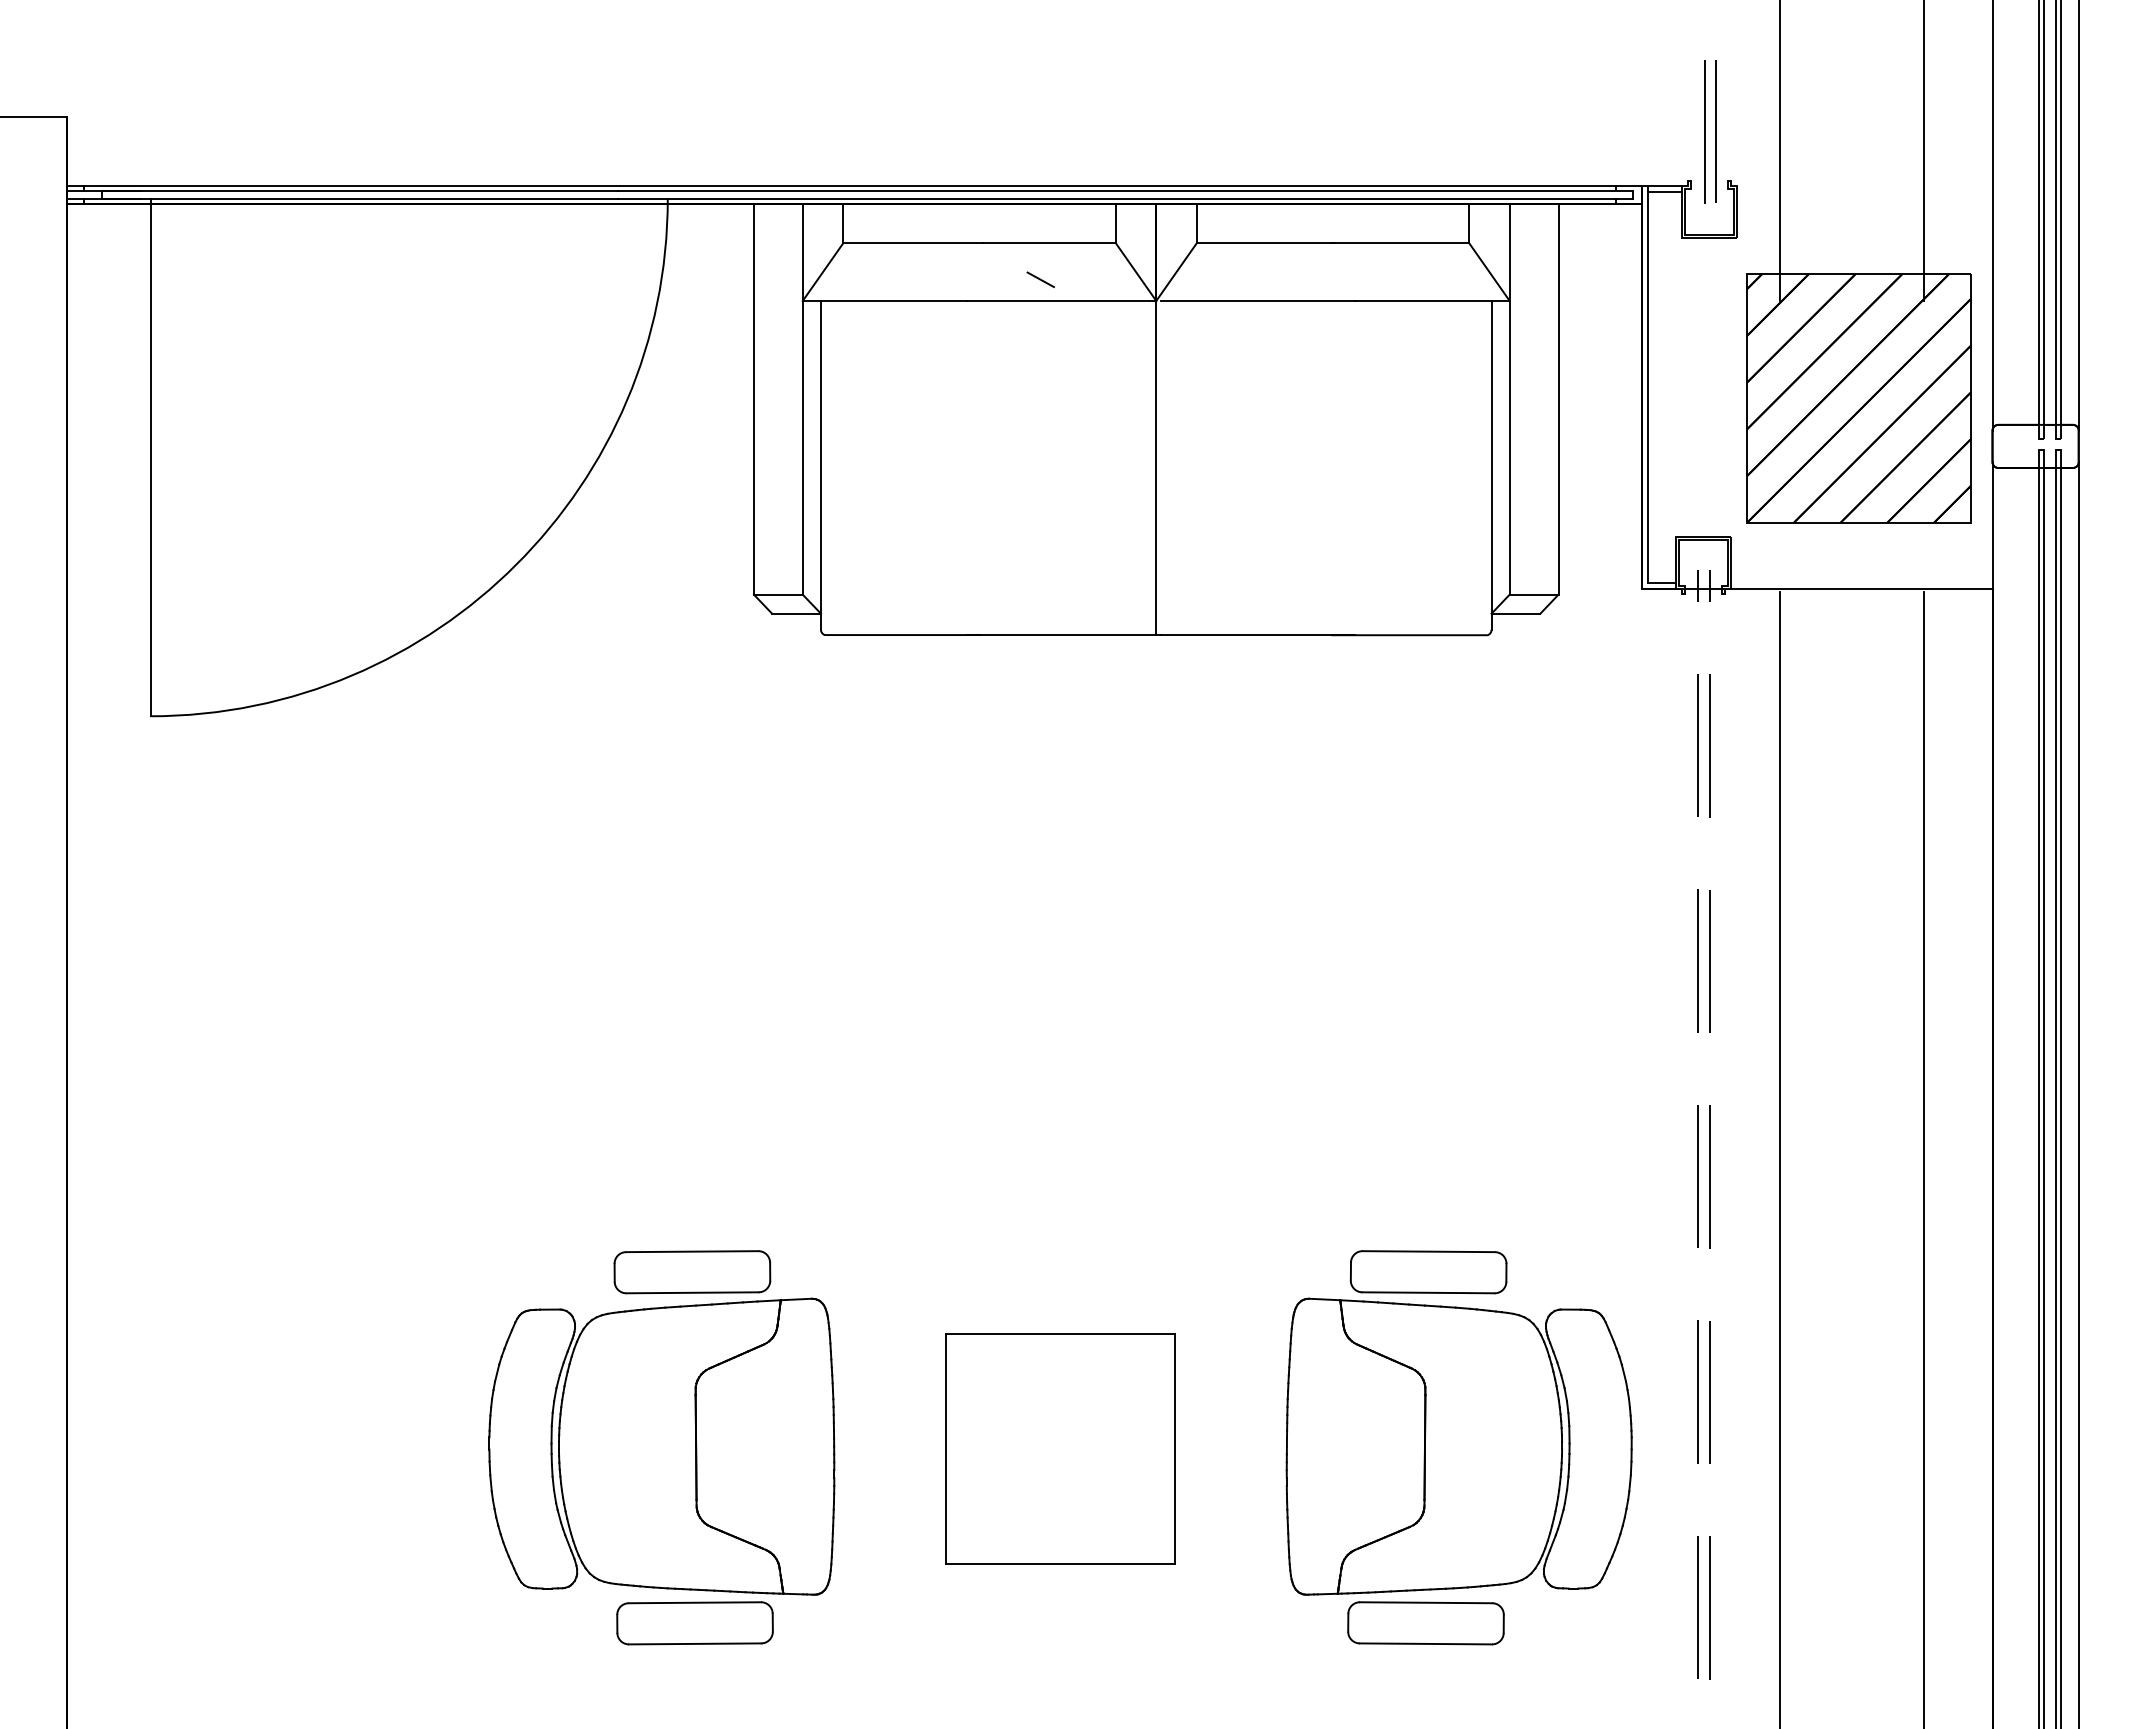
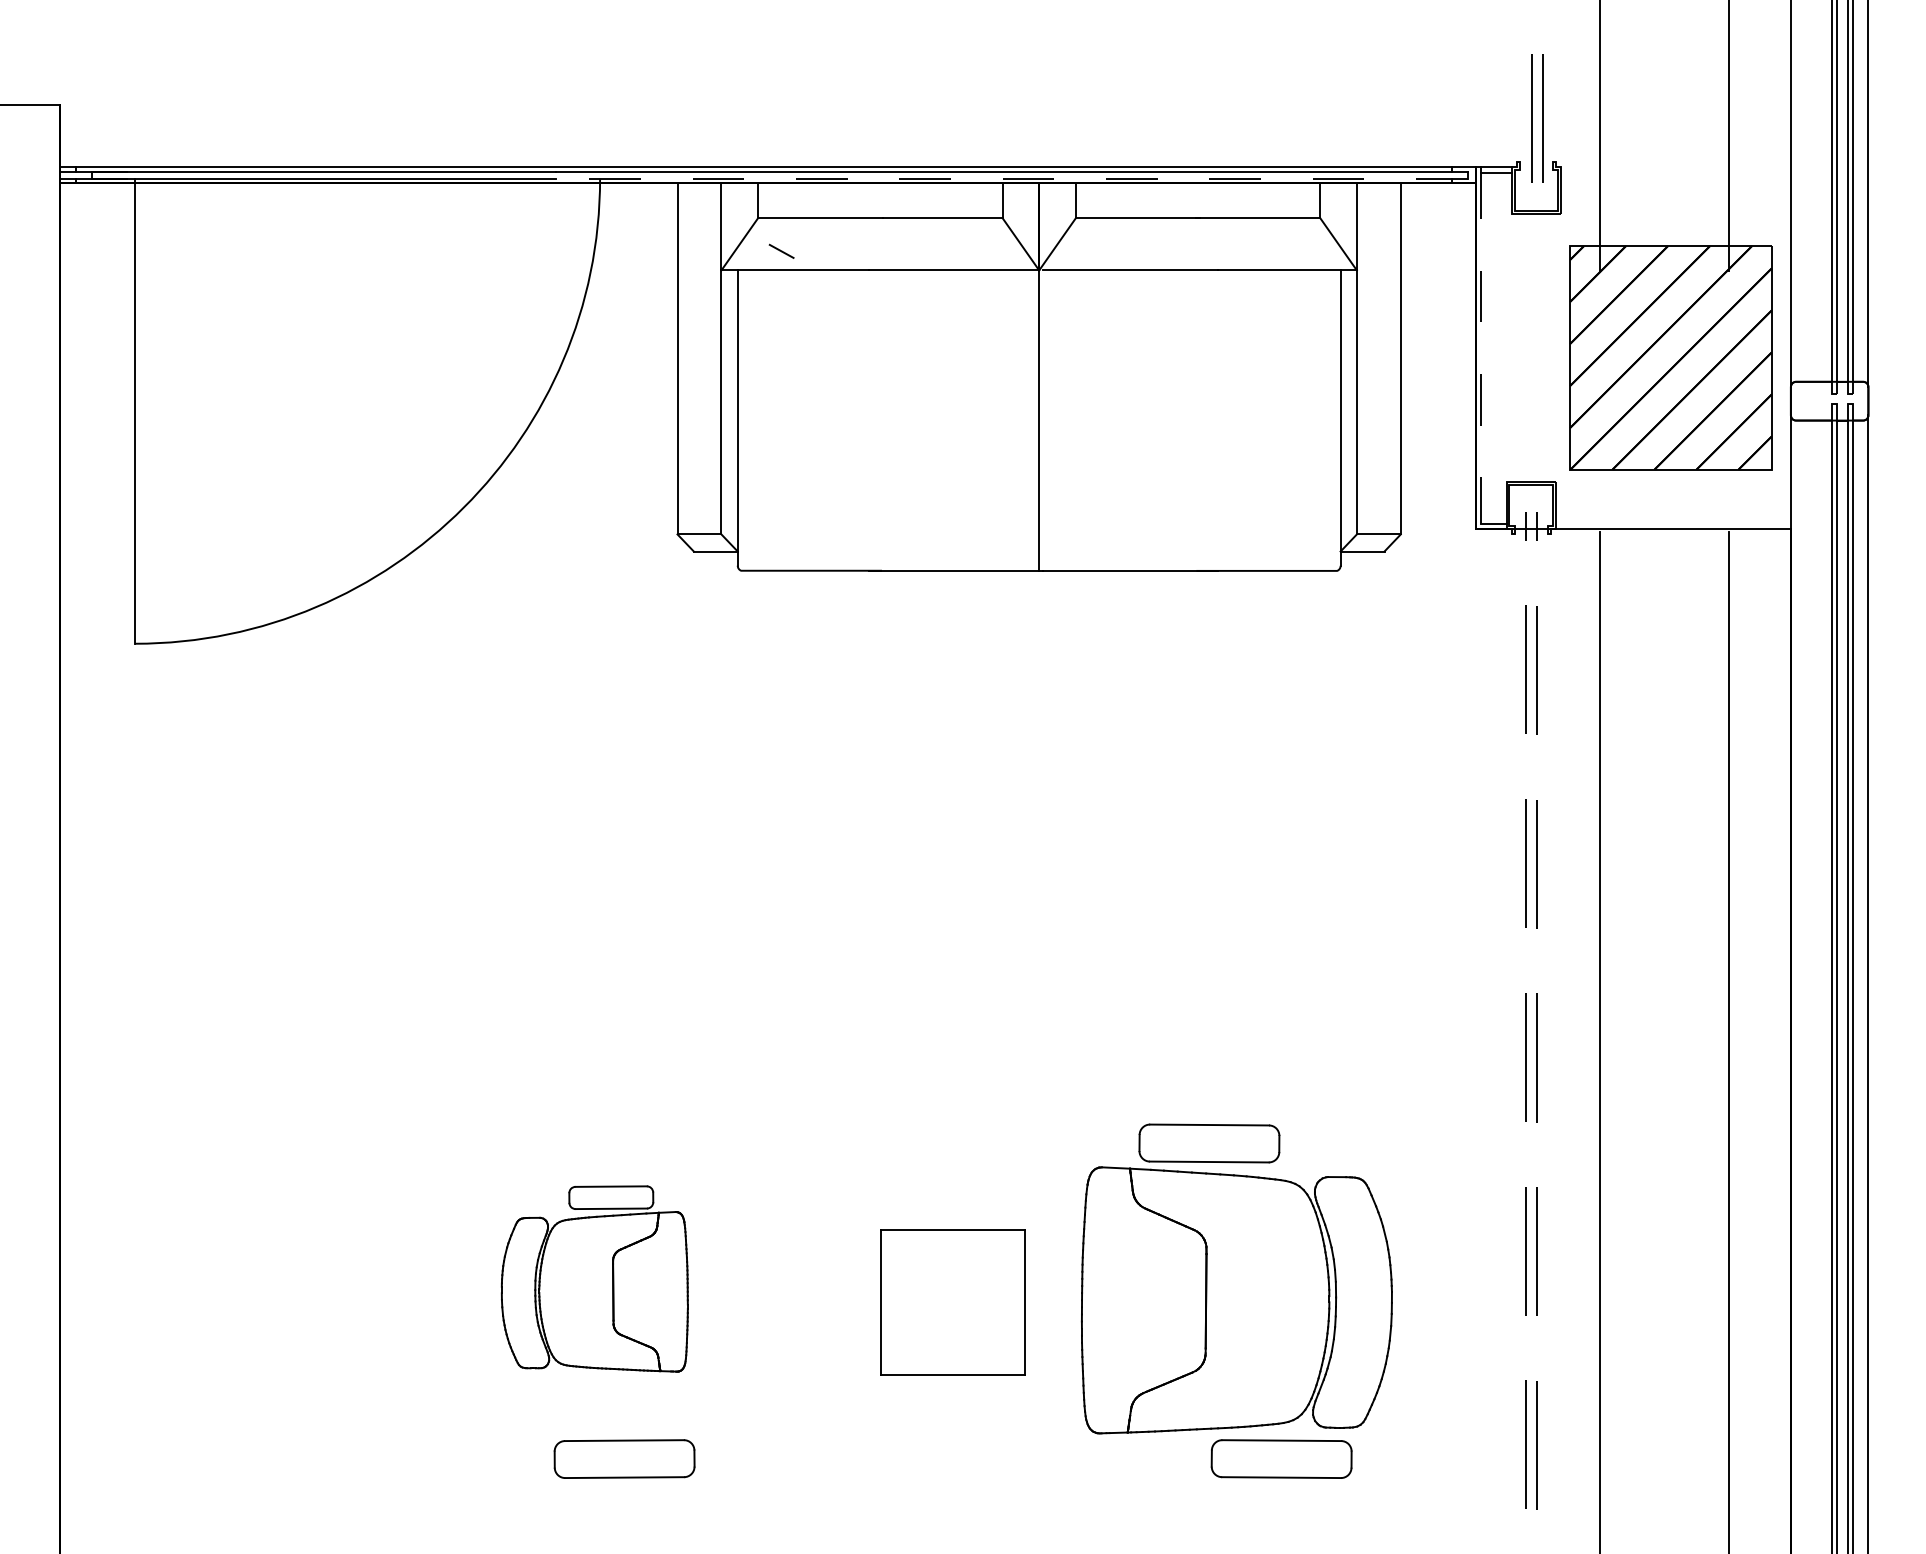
line: (1125, 199) -> (1011, 179), solid -> dashed
line: (1040, 279) -> (781, 251), moved
line: (1647, 385) -> (1480, 346), solid -> dashed
part: (661, 1422) -> (594, 1278), size x0.6
part: (1458, 1422) -> (1236, 1278), moved
part: (1060, 1448) -> (953, 1301), size x0.7

